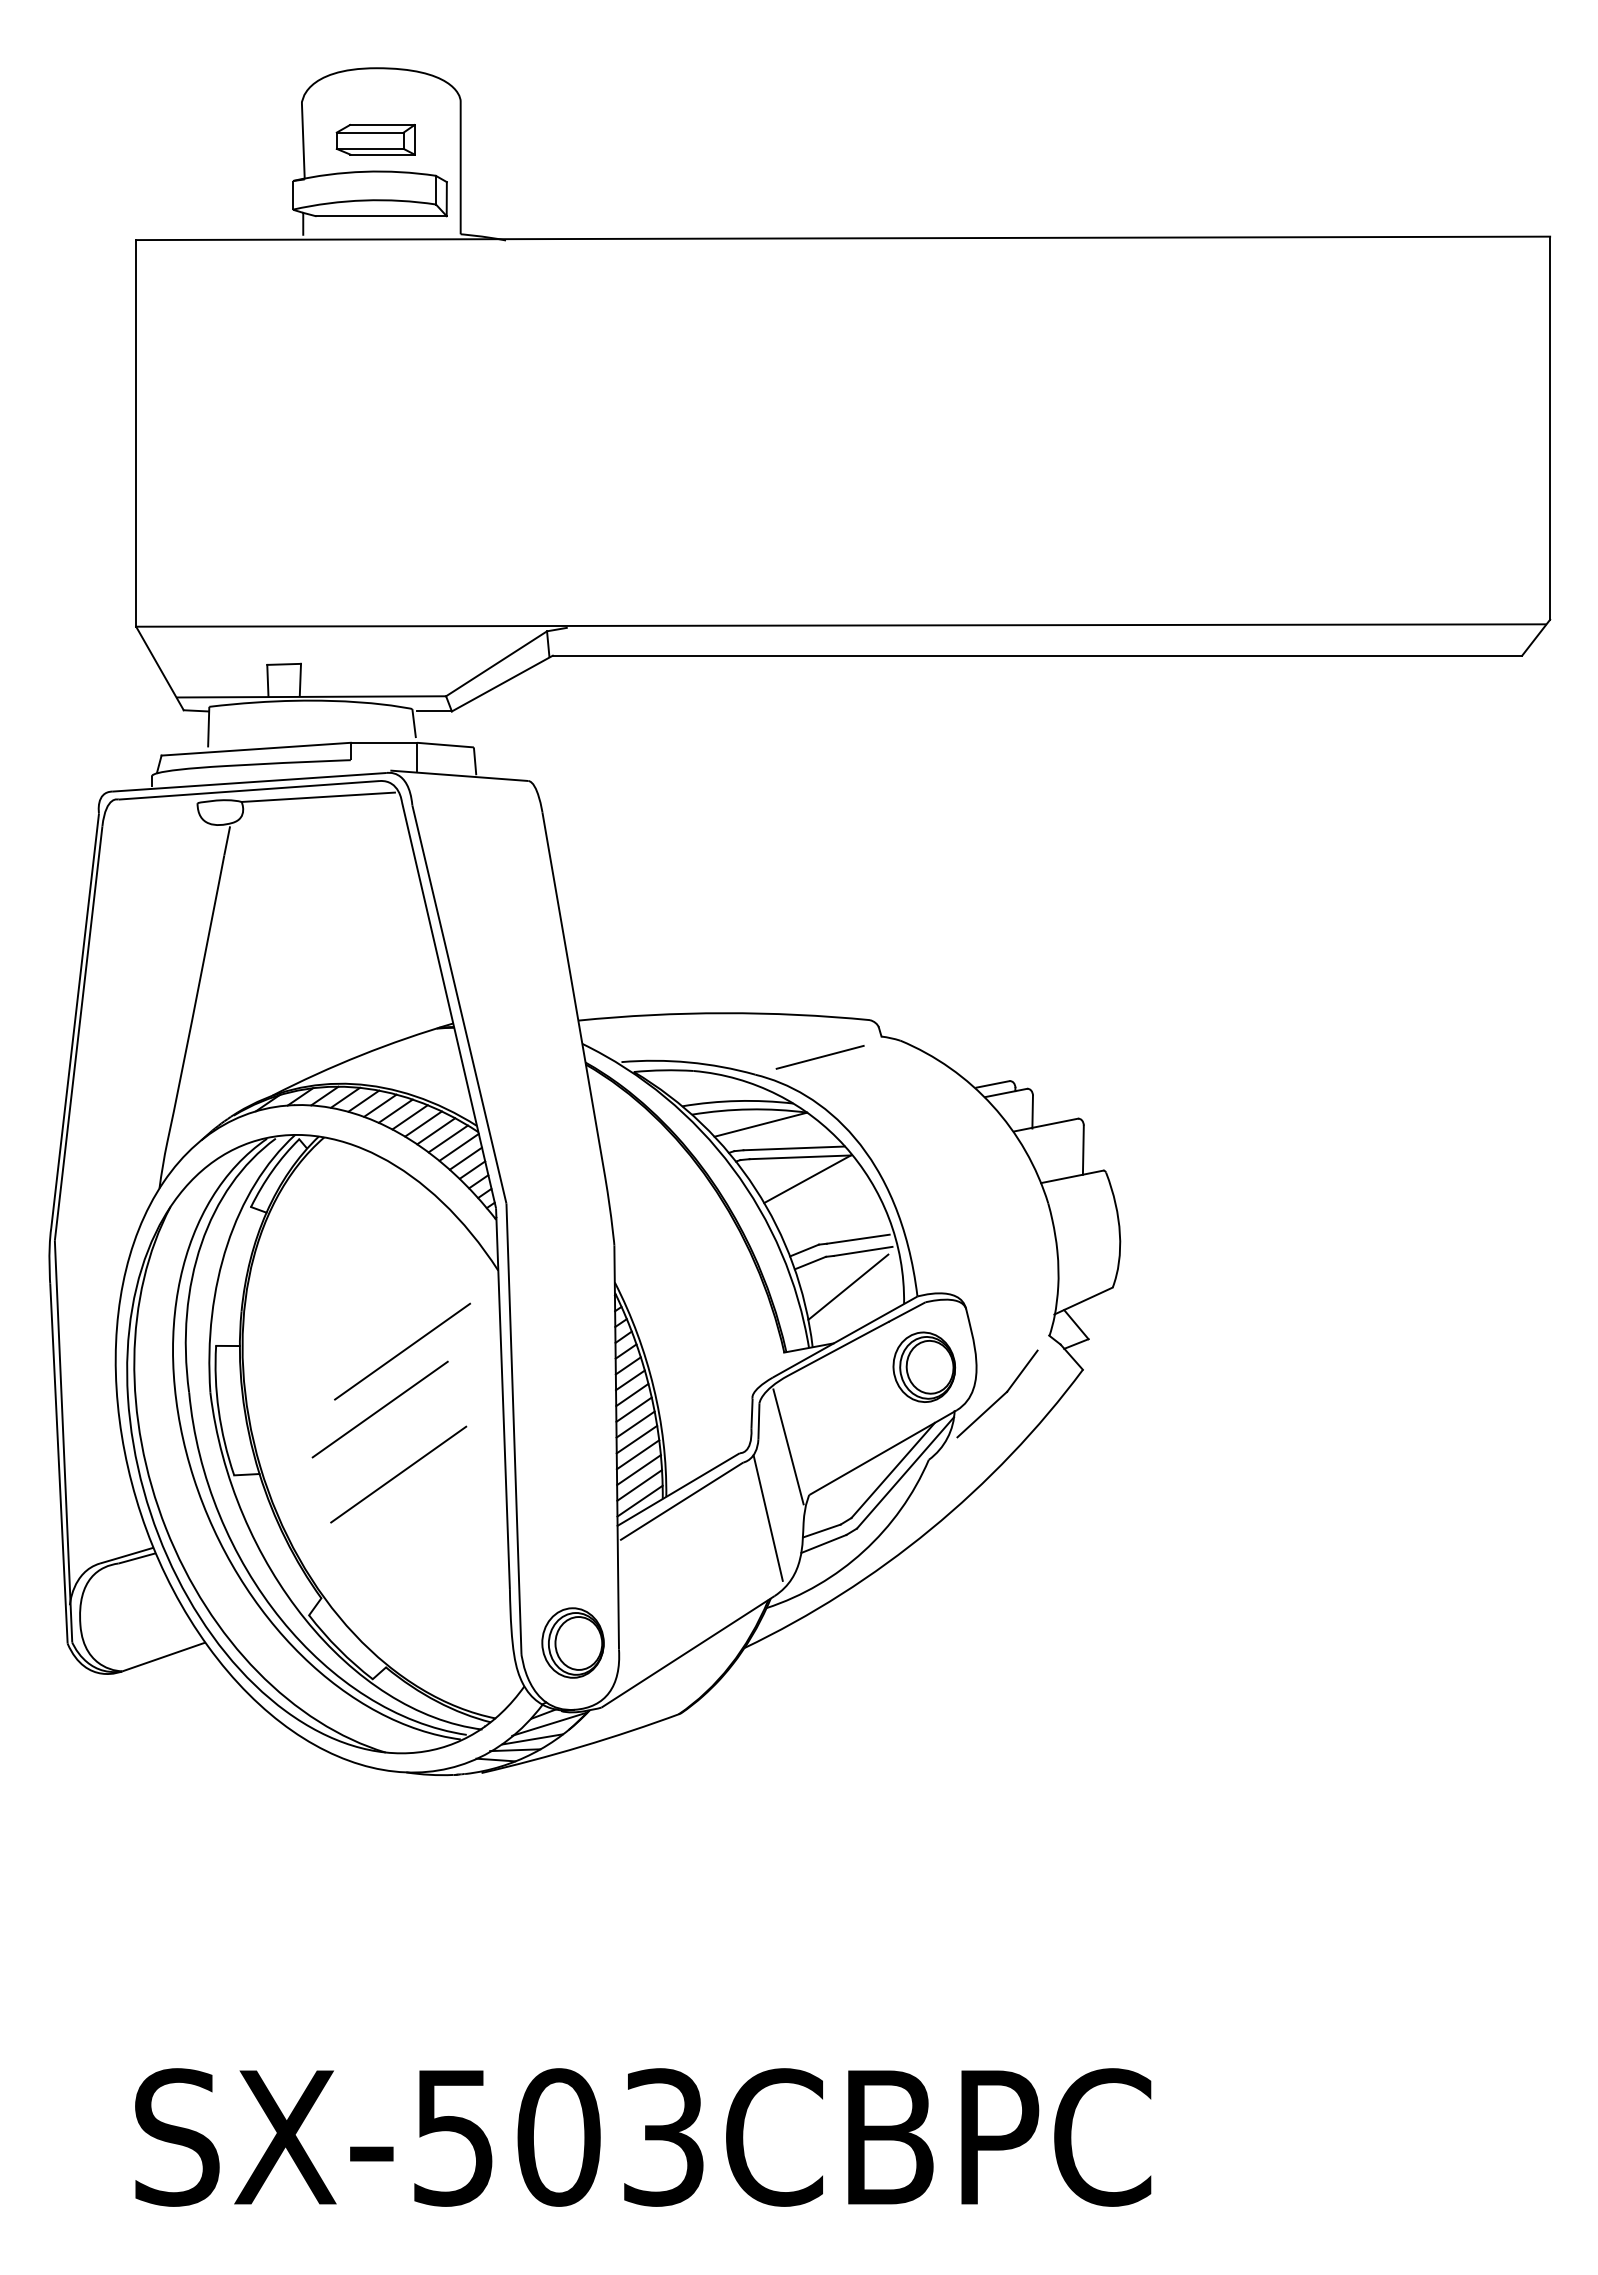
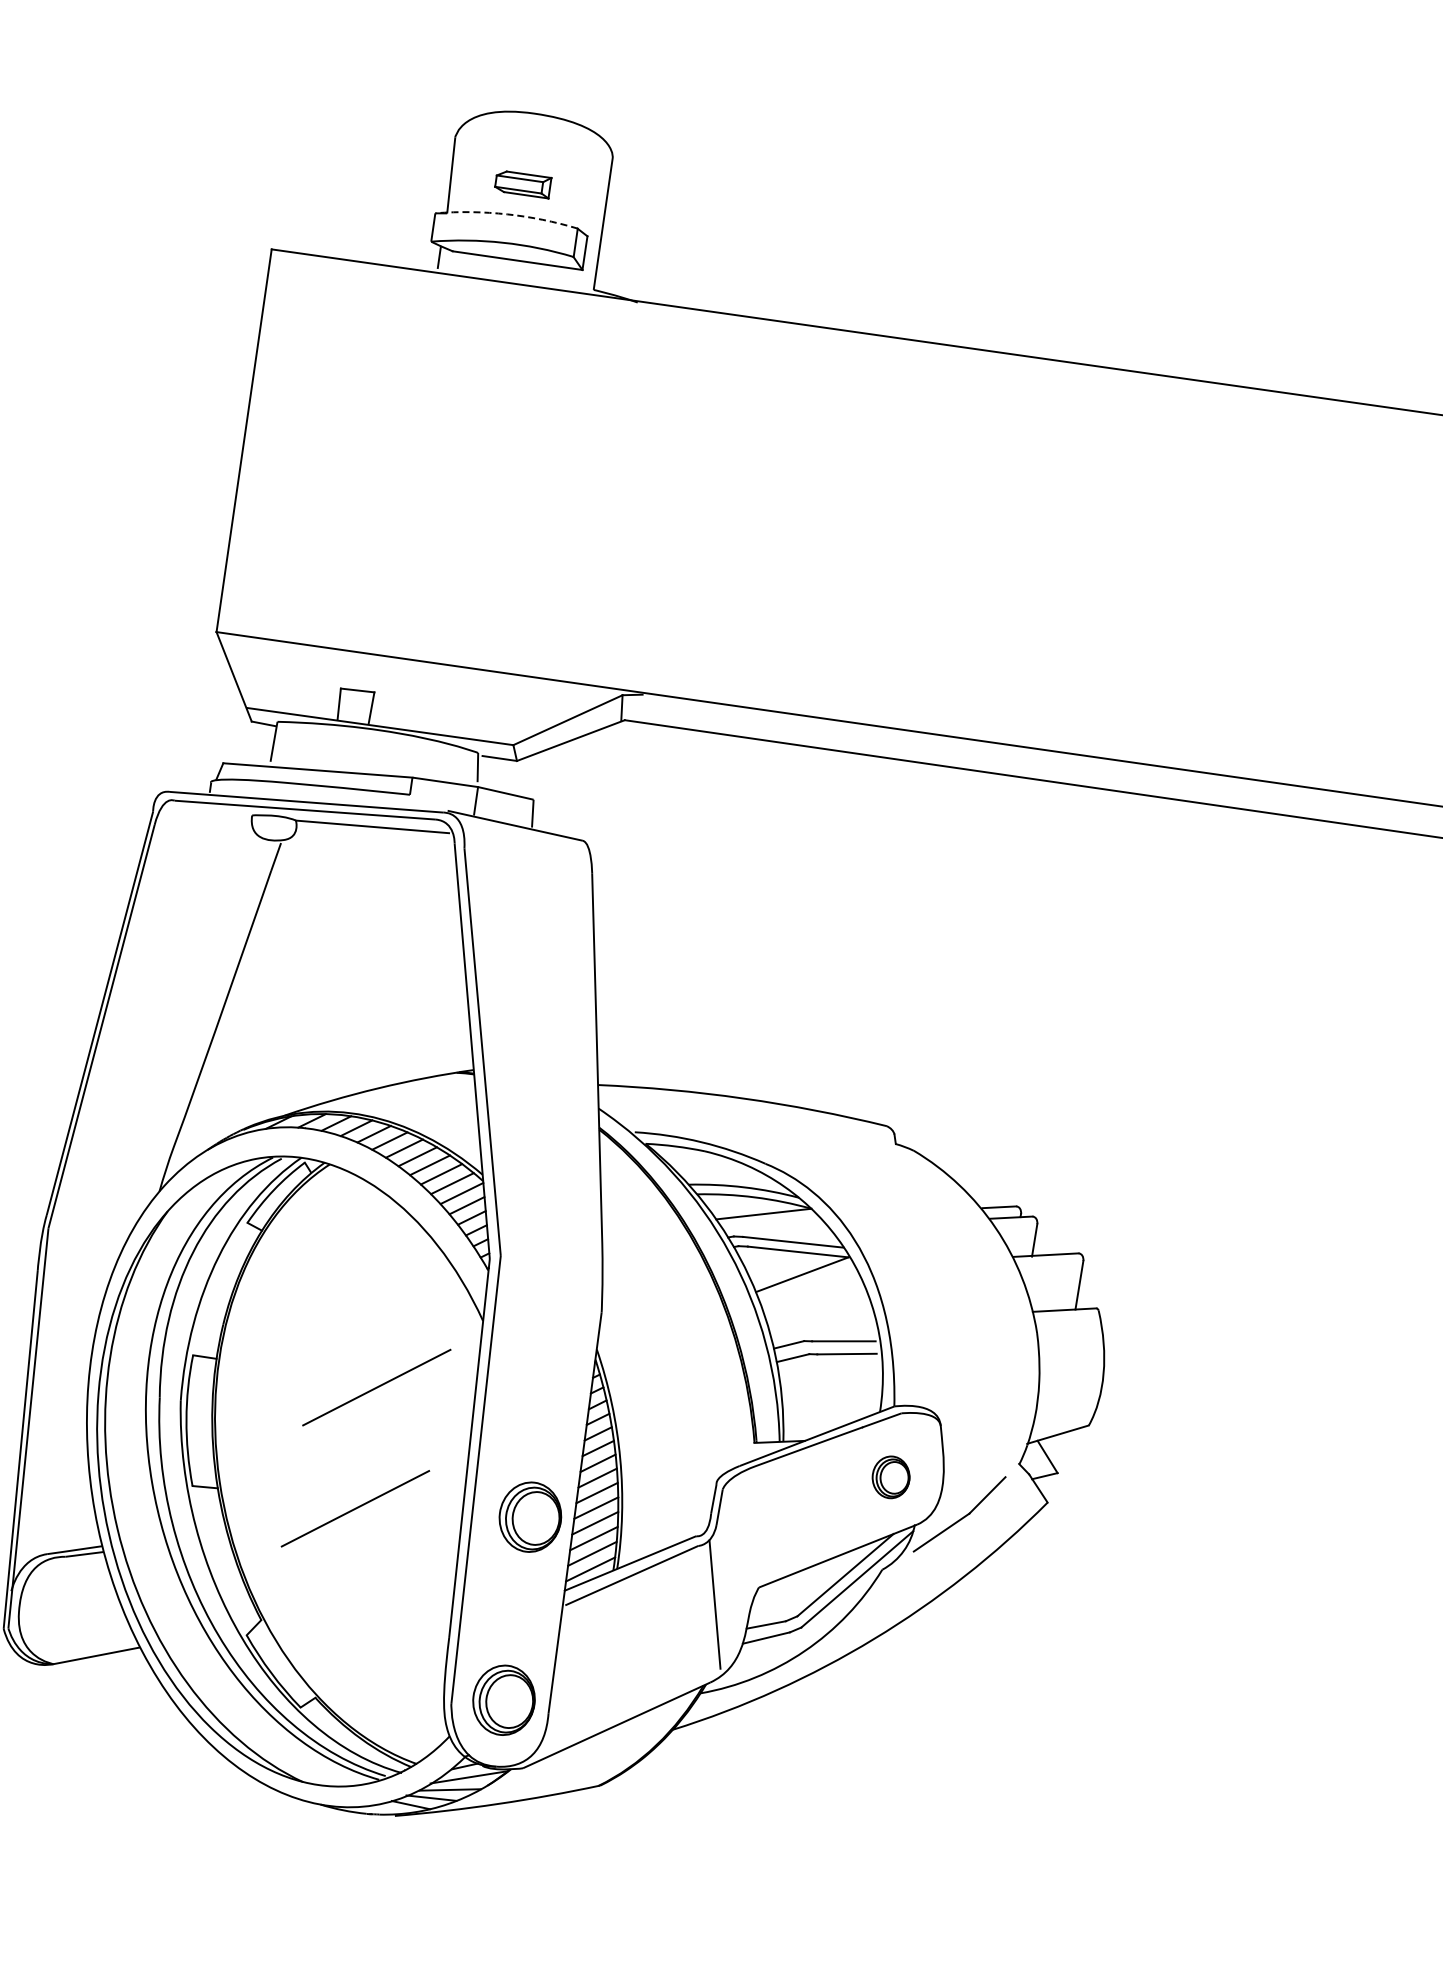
part: (375, 139) -> (522, 183), size x0.7
arc: (364, 171) -> (507, 214), solid -> dashed
line: (819, 1056) -> (831, 1154), removed
line: (848, 1286) -> (827, 1386), removed
part: (924, 1366) -> (891, 1476), size x0.6
line: (379, 1409) -> (345, 1441), removed
line: (788, 1446) -> (745, 1536), removed
part: (572, 1457) -> (529, 1516), added

